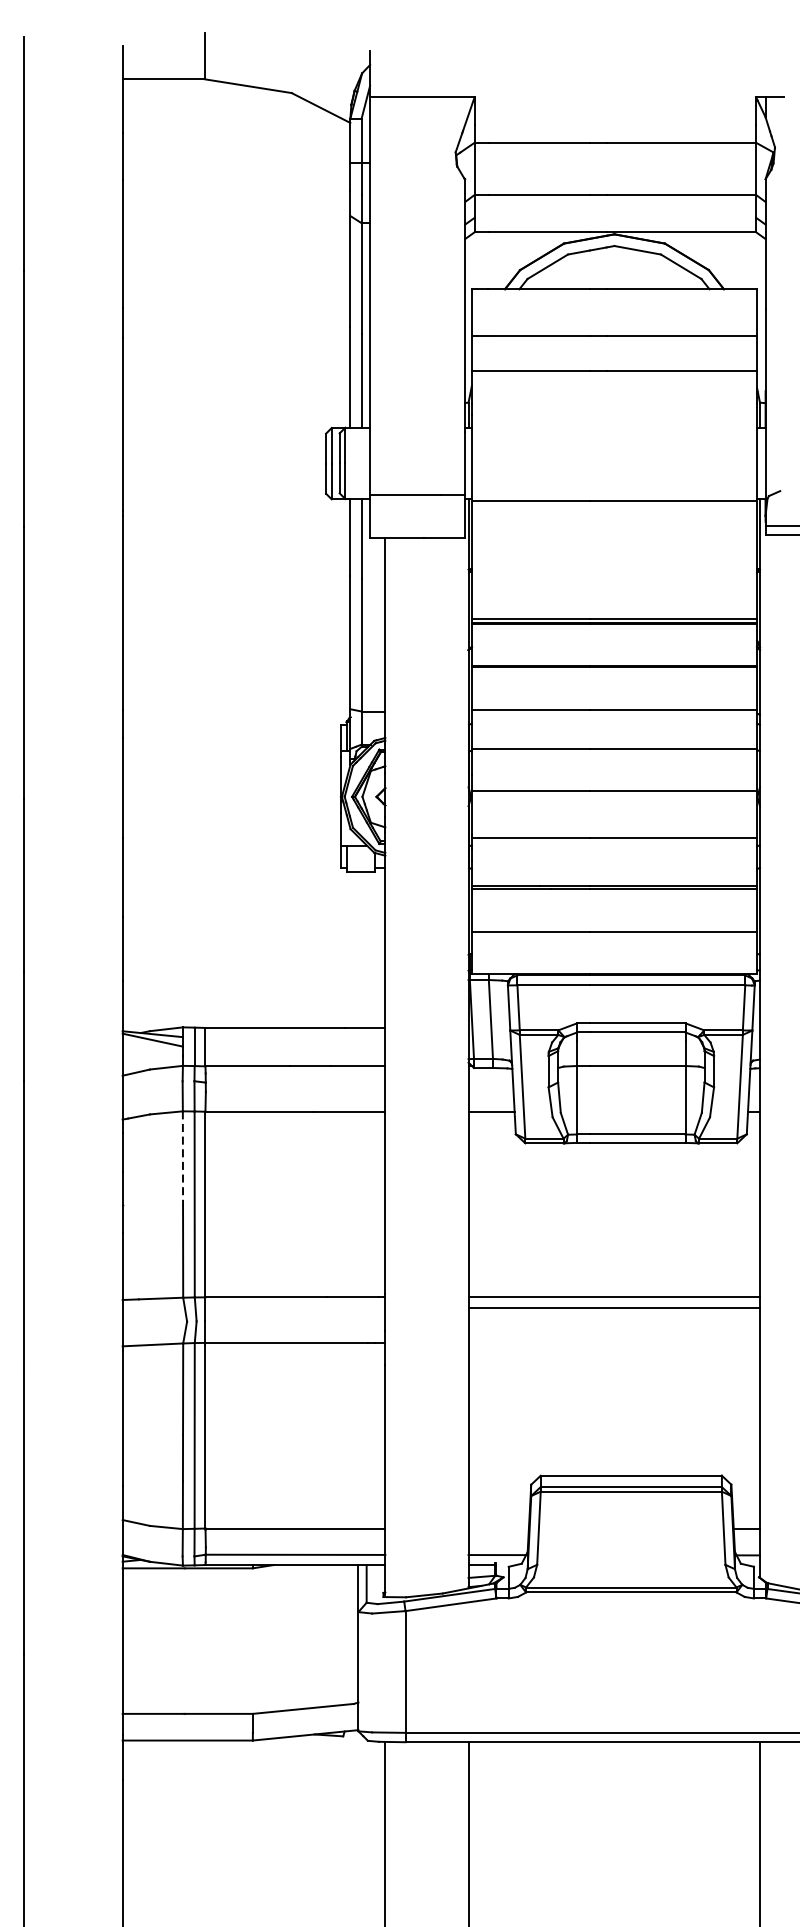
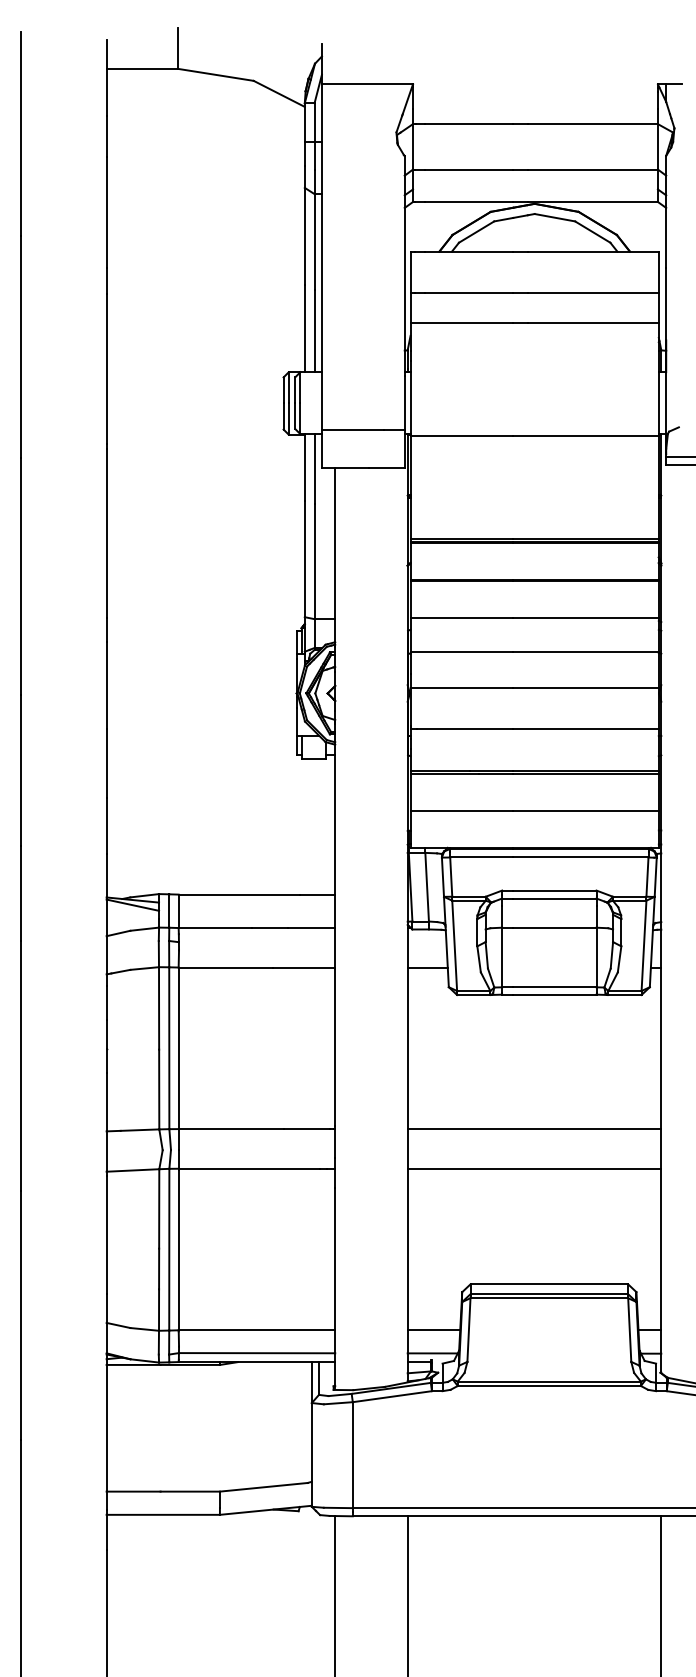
line: (183, 1158) -> (159, 1008), dashed -> solid
line: (614, 1308) -> (534, 1168), moved
line: (498, 1528) -> (433, 1330), added

